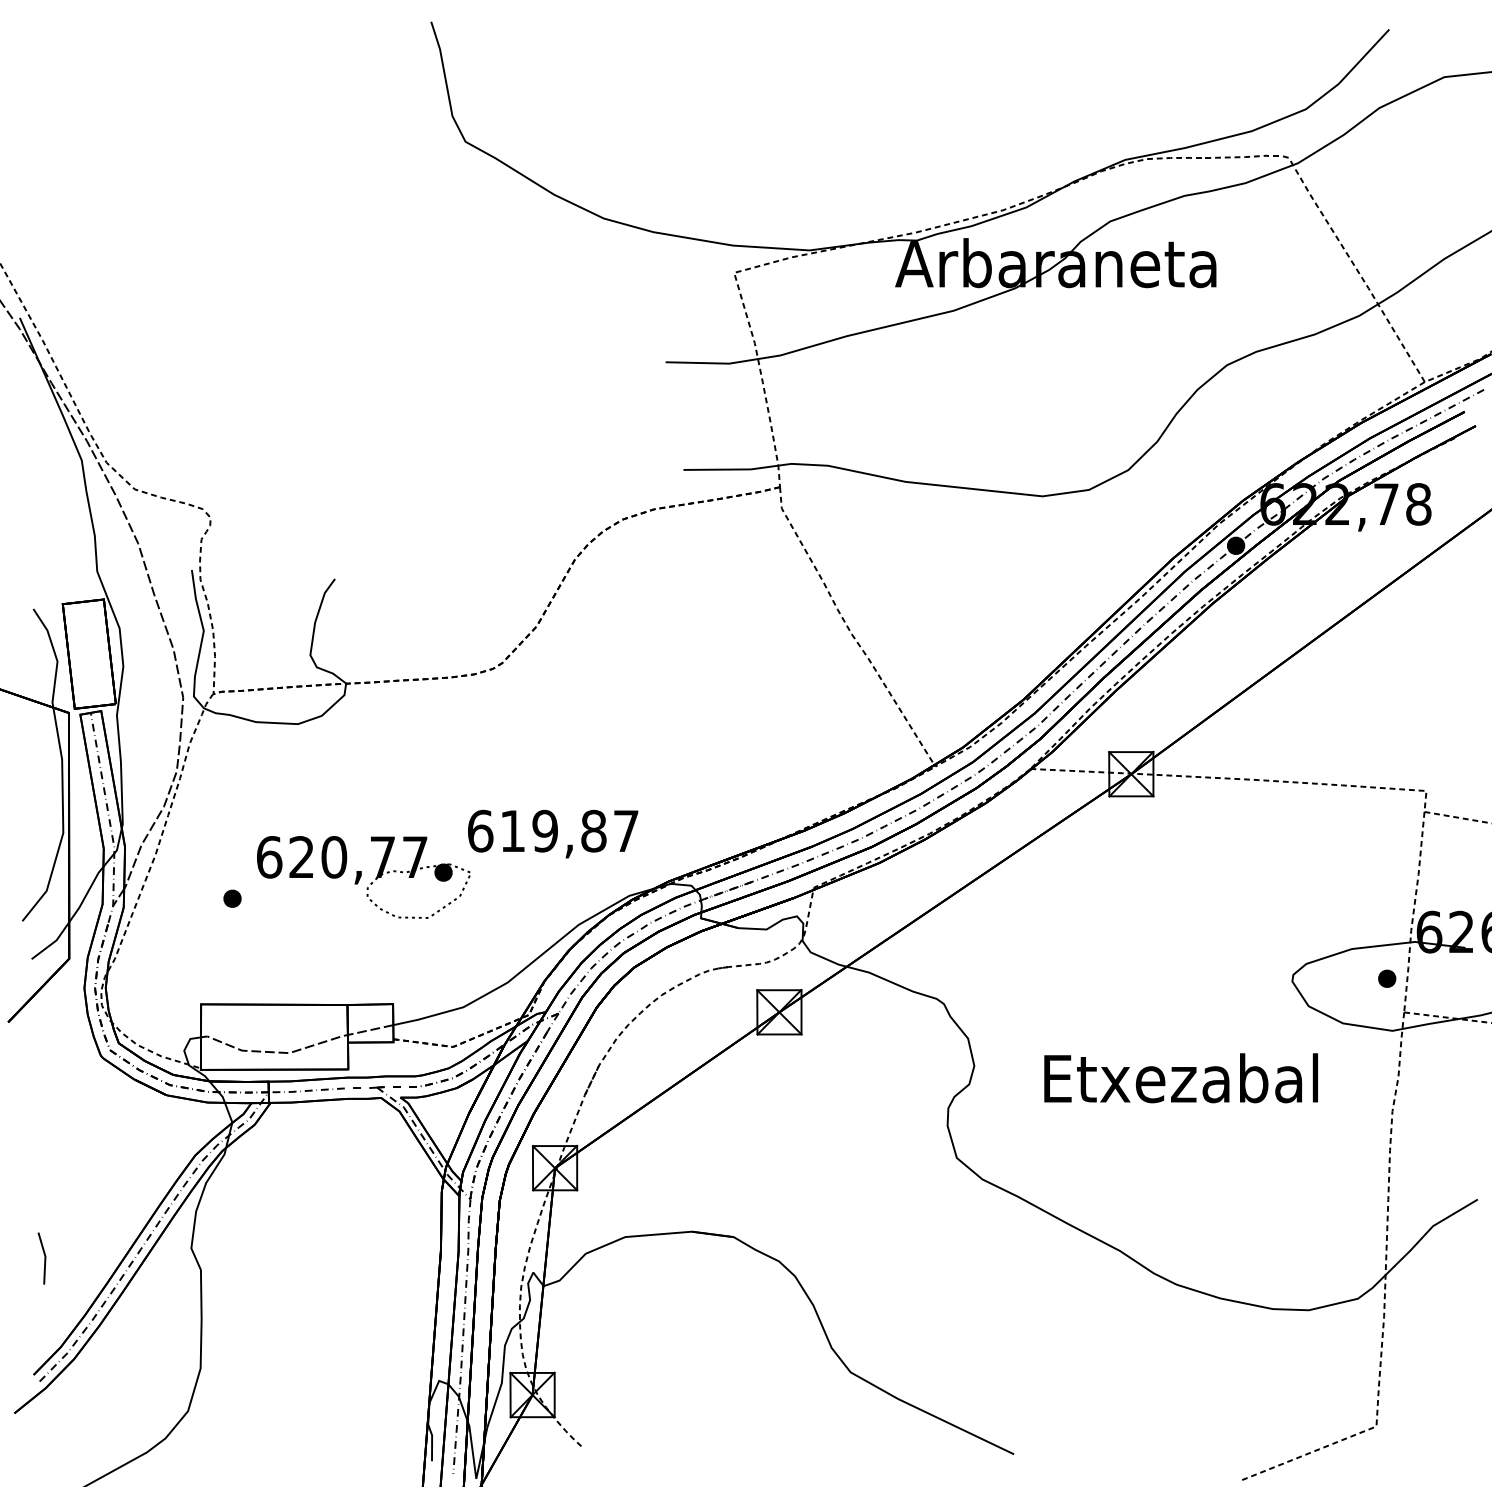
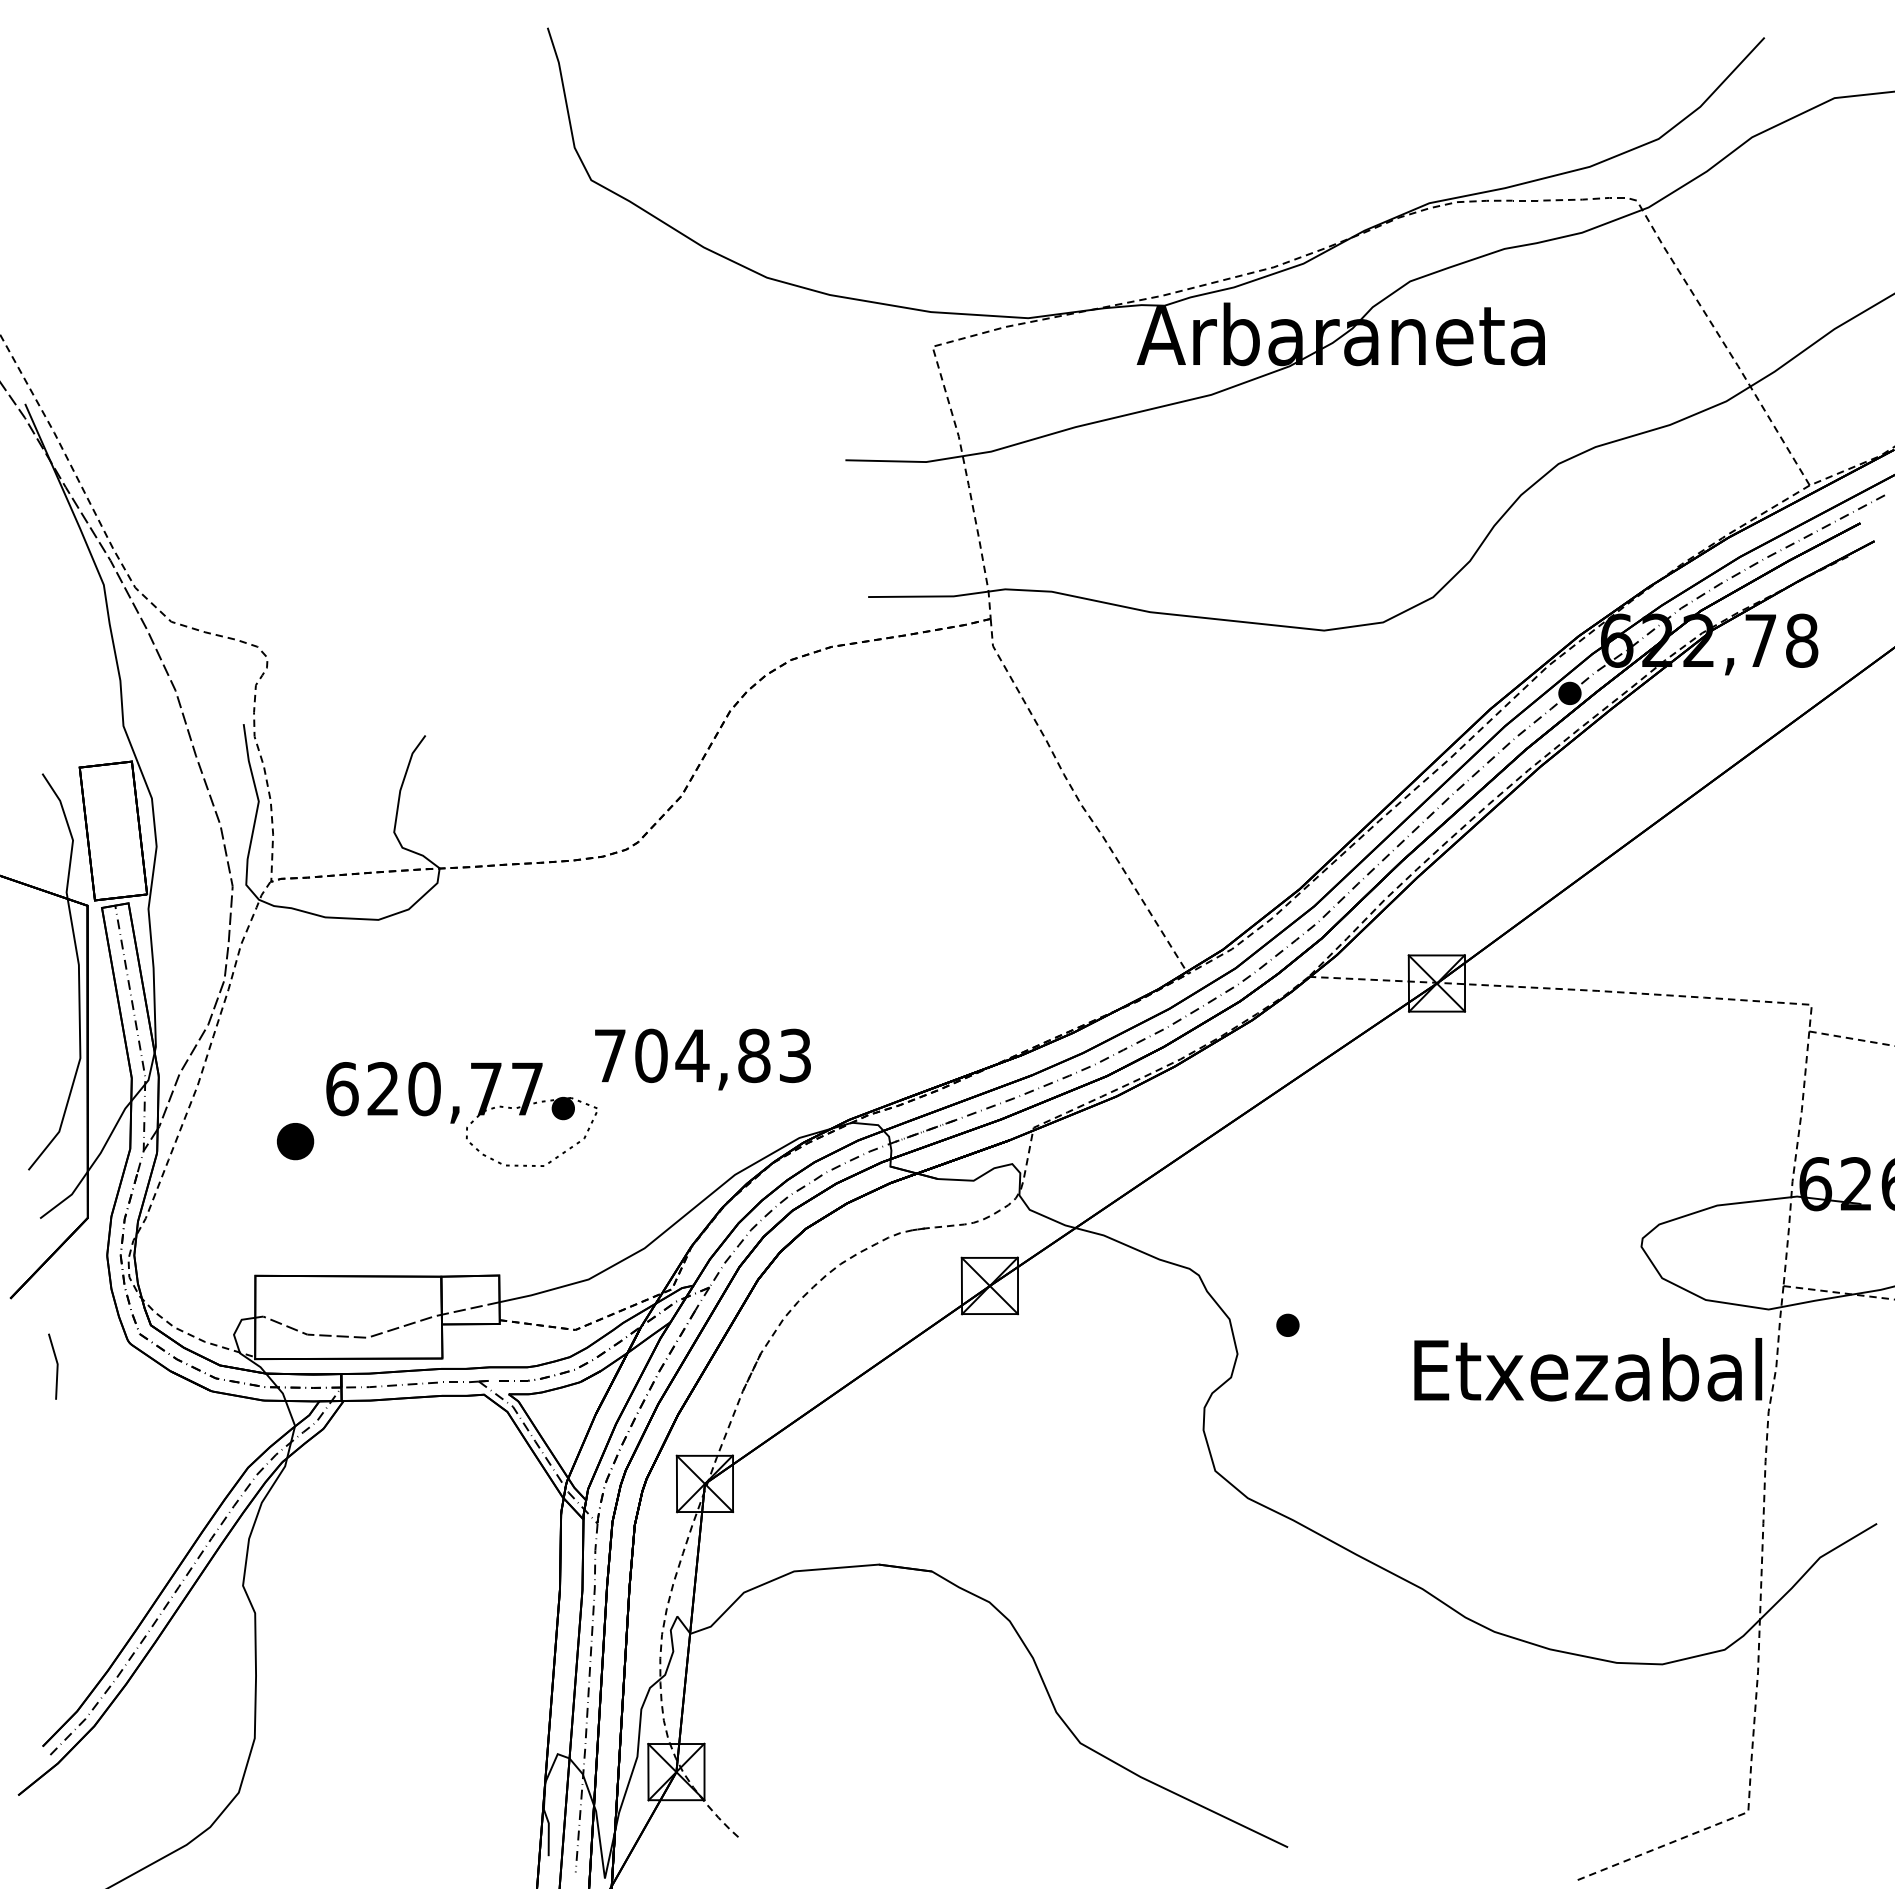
text: (553, 830) -> (702, 1055), 619,87 -> 704,83
part: (231, 898) -> (294, 1141), size x1.6
part: (1386, 978) -> (1287, 1324), moved
text: (1181, 1078) -> (1588, 1369), moved
line: (44, 1258) -> (56, 1366), moved

